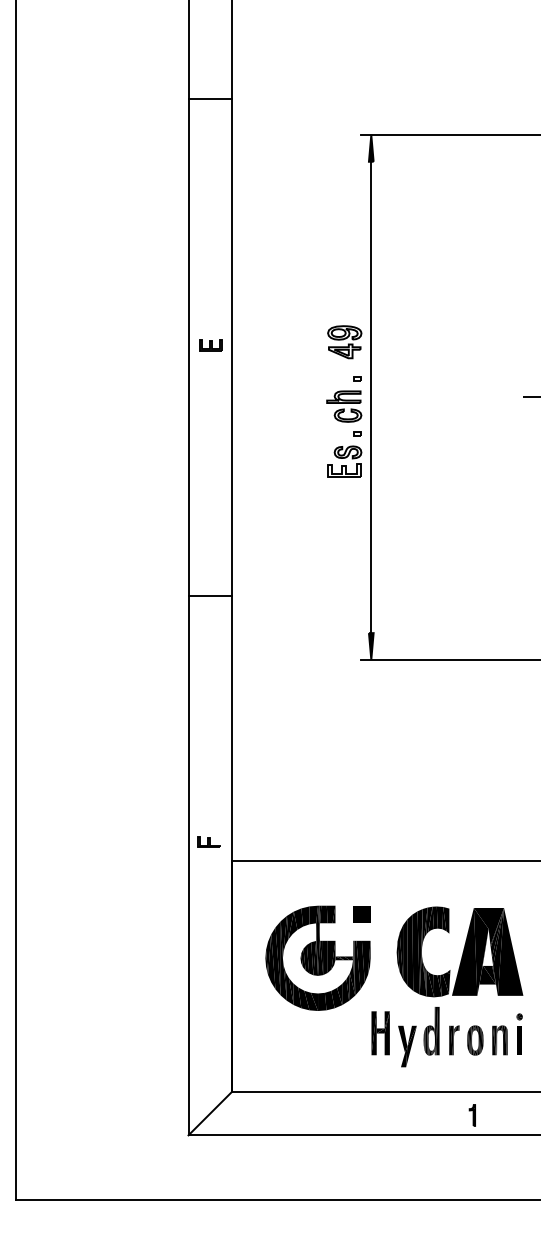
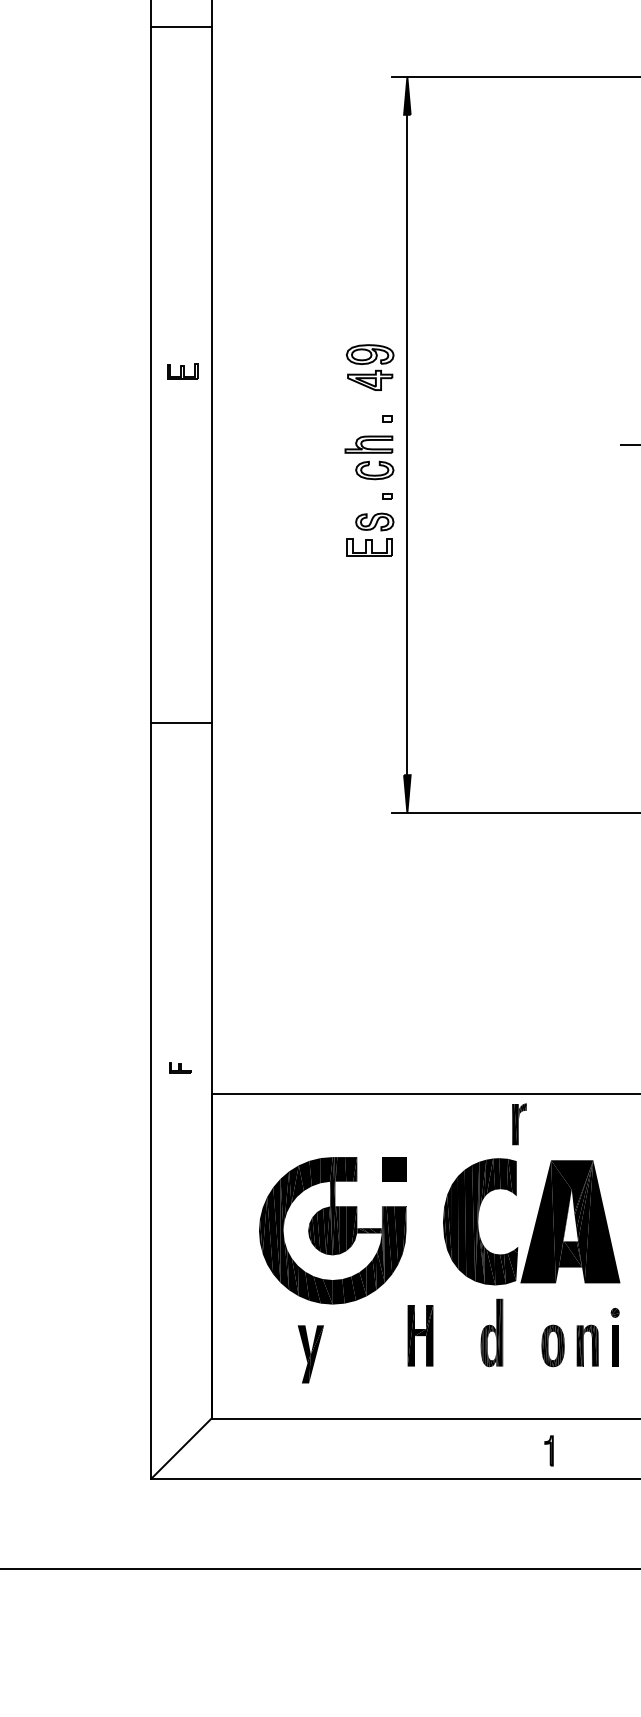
part: (208, 841) -> (179, 1067), size x0.7
part: (454, 1040) -> (519, 1124), moved
part: (407, 1046) -> (310, 1354), moved

